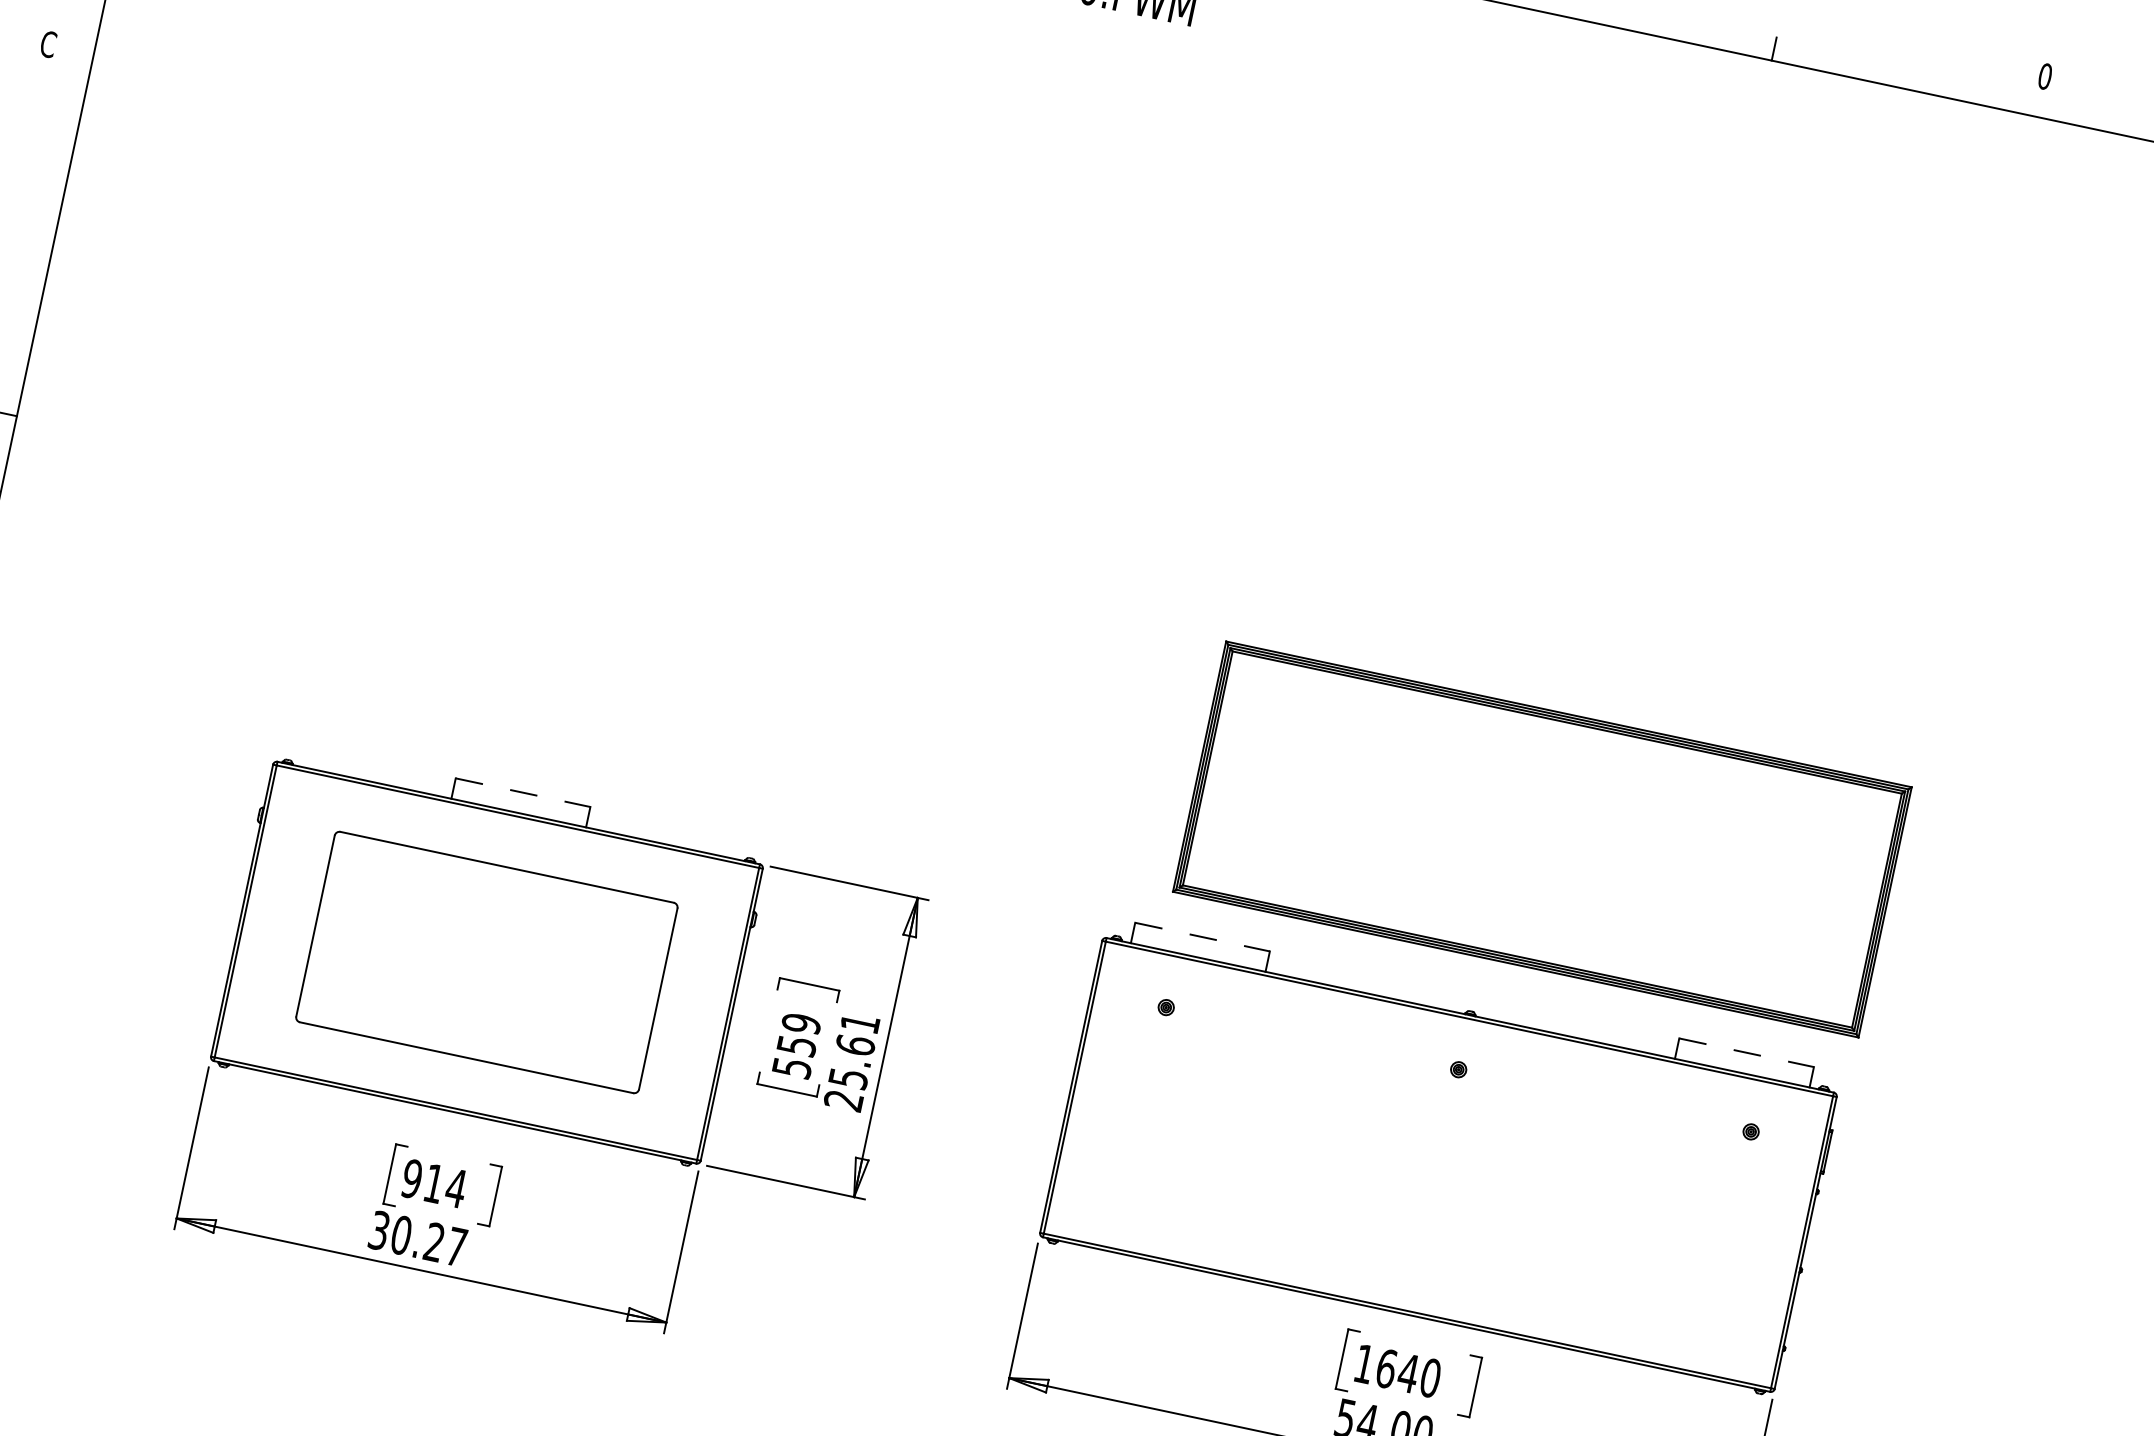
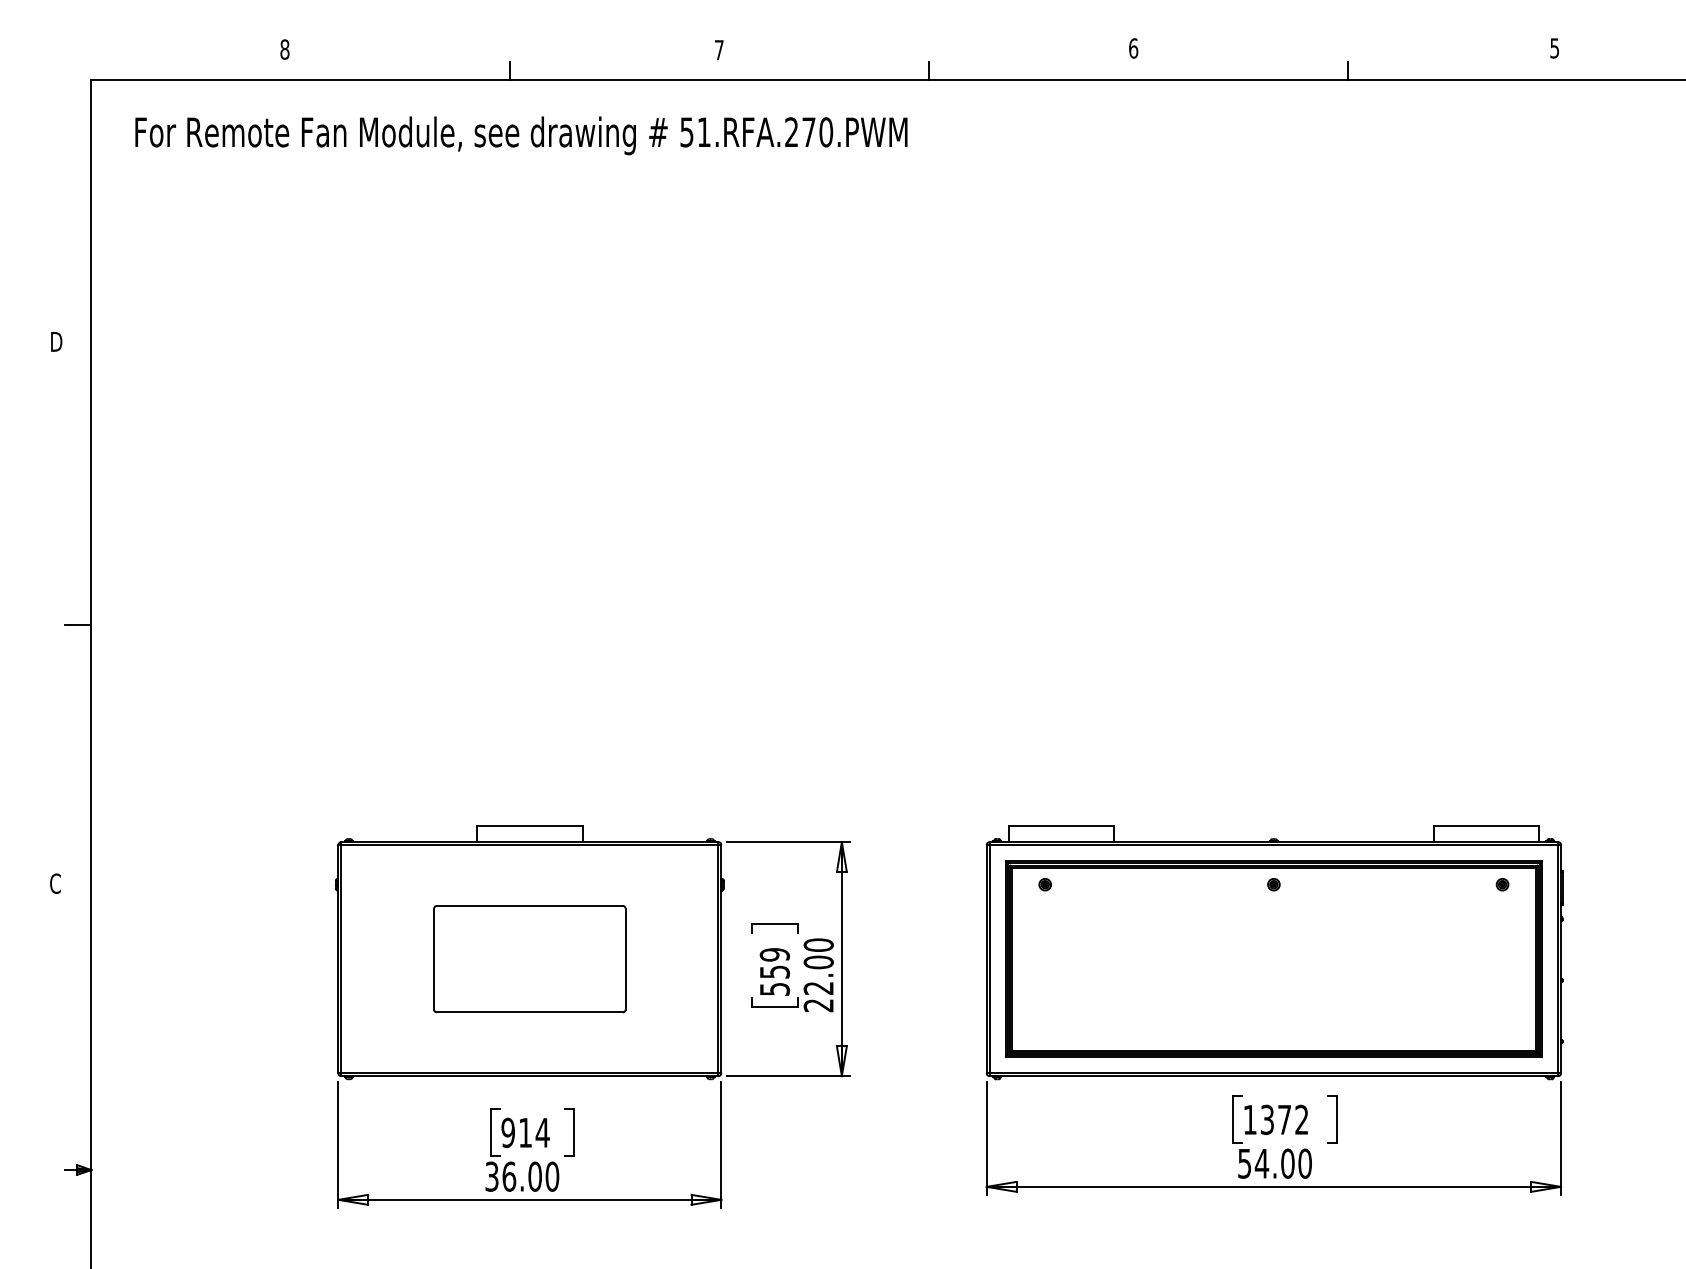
text: (49, 44) -> (56, 341), C -> D
text: (2044, 76) -> (1554, 48), 0 -> 5
line: (522, 792) -> (529, 826), dashed -> solid
part: (1542, 838) -> (1273, 958), moved
line: (1202, 937) -> (1061, 826), dashed -> solid
part: (486, 963) -> (529, 959), size x0.71
text: (854, 1050) -> (818, 966), 25.61 -> 22.00
line: (1746, 1053) -> (1486, 826), dashed -> solid
text: (428, 1240) -> (530, 1176), 30.27 -> 36.00
text: (1408, 1372) -> (1284, 1119), 1640 -> 1372

